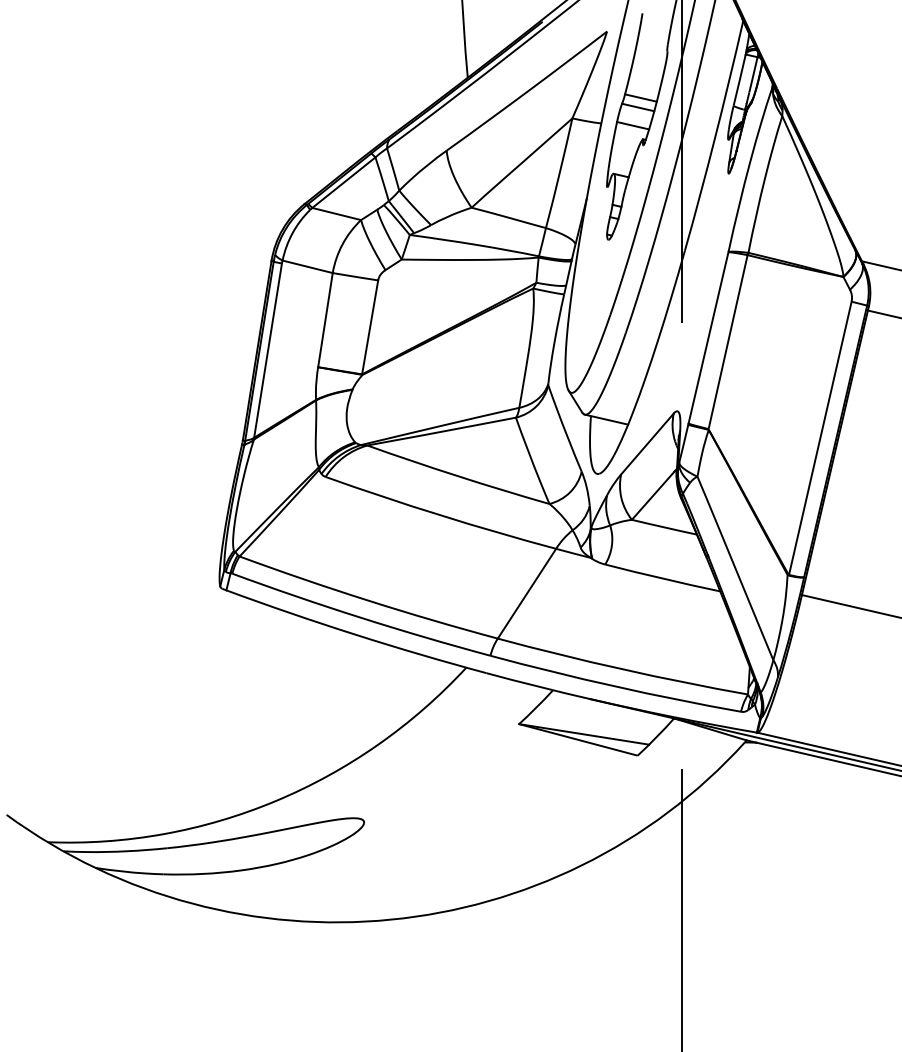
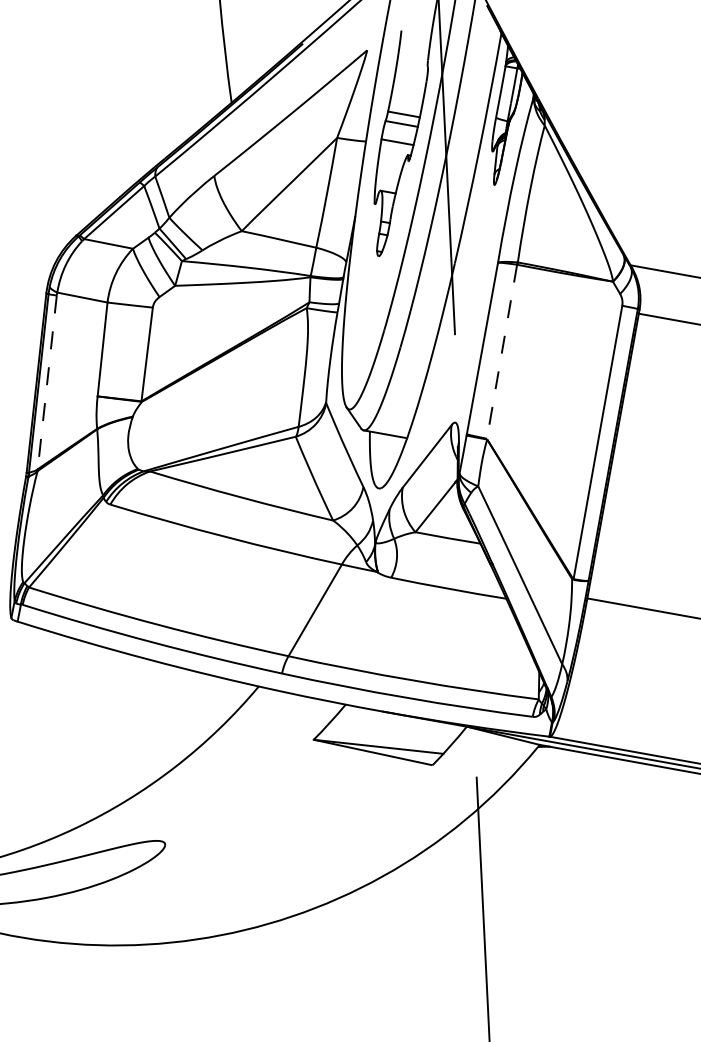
line: (728, 342) -> (502, 352), solid -> dashed
line: (267, 351) -> (46, 383), solid -> dashed

